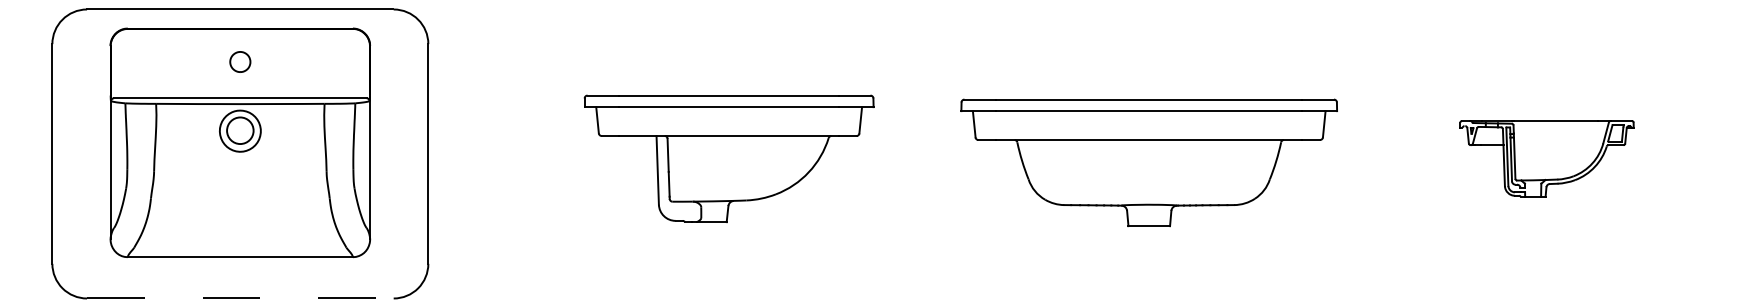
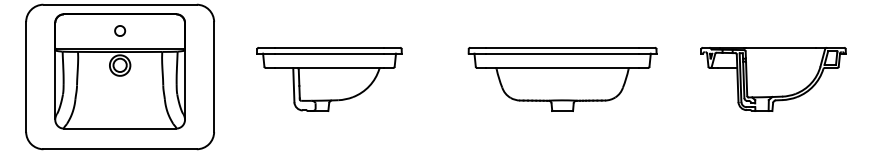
part: (729, 158) -> (329, 79), moved
part: (1546, 158) -> (773, 79), size x1.67
part: (1148, 162) -> (562, 79), moved
line: (241, 298) -> (120, 149), dashed -> solid

